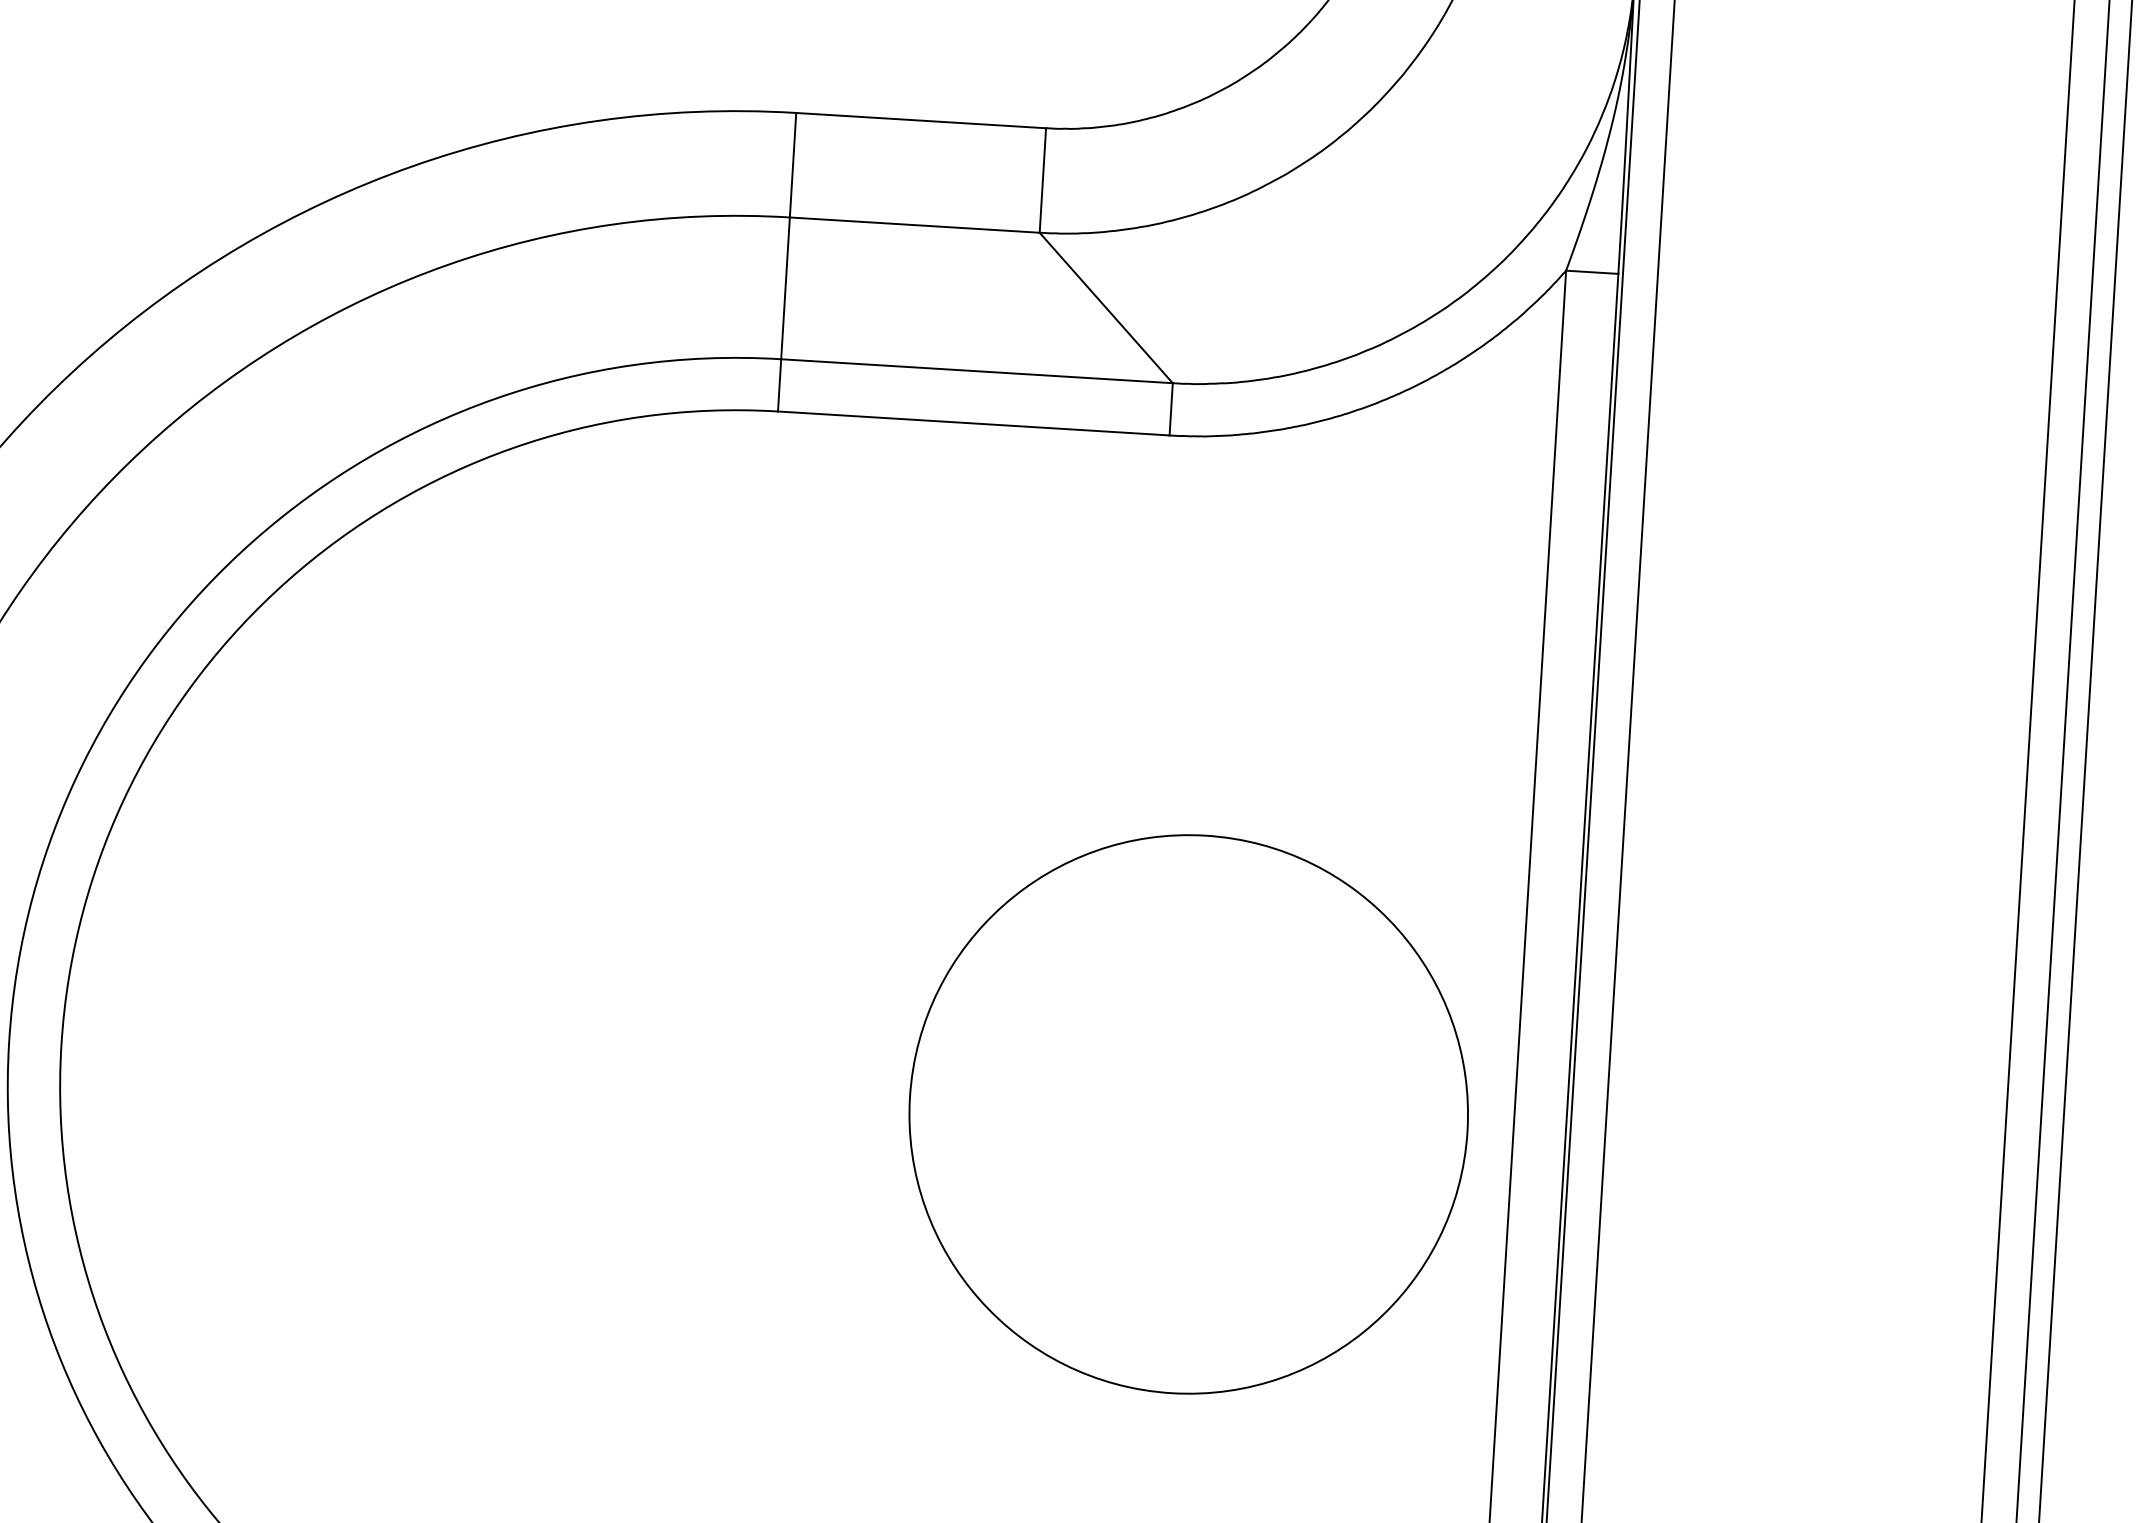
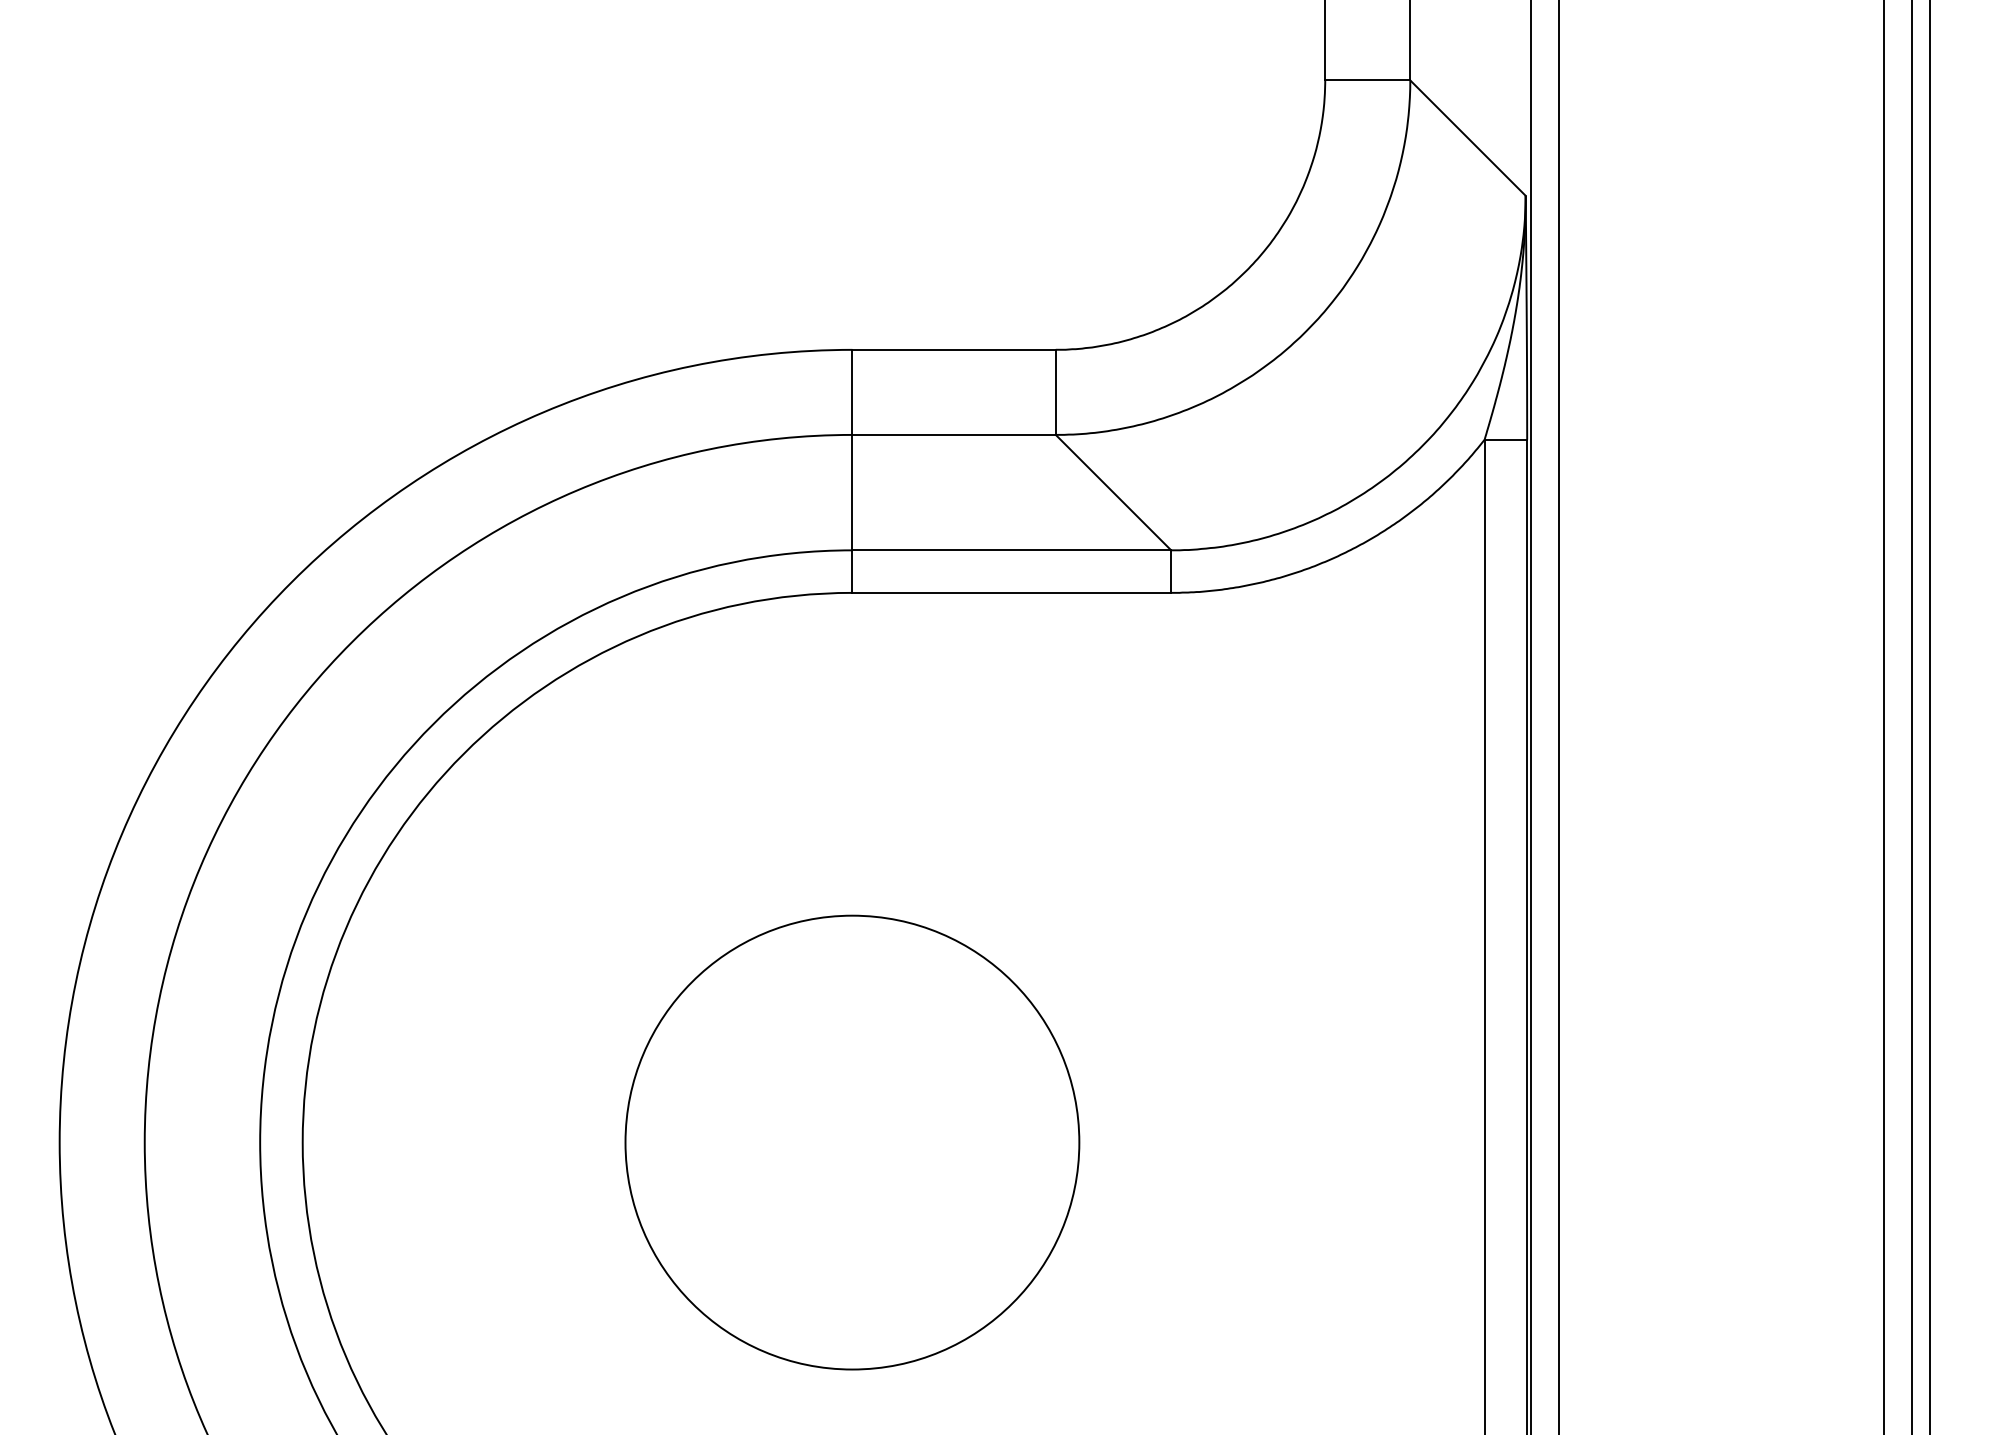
circle: (1188, 1114) -> (852, 1142), moved

